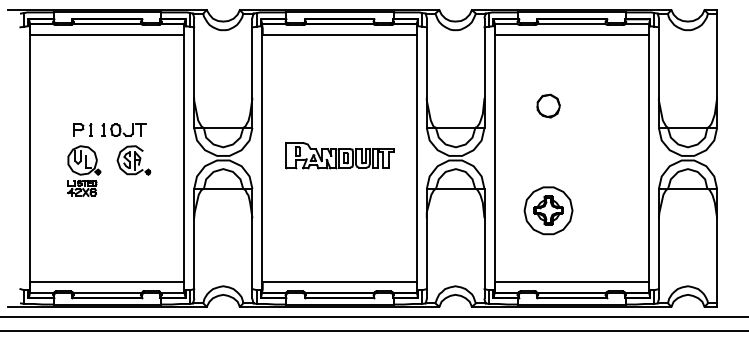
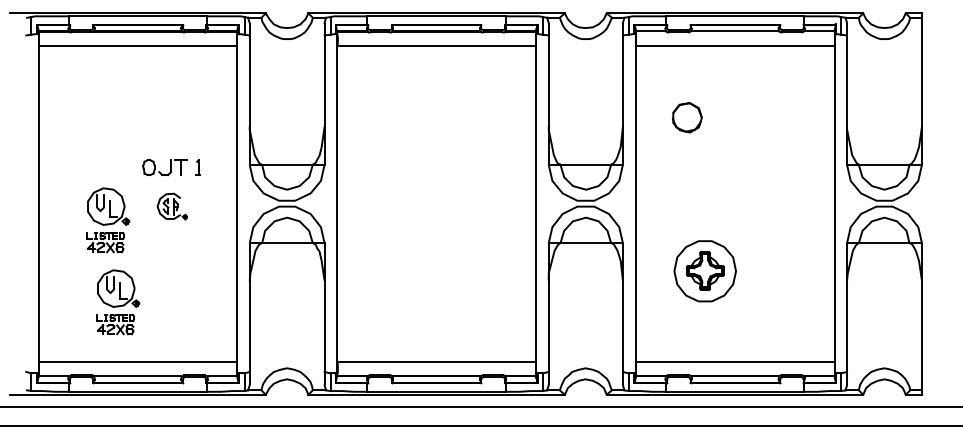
part: (547, 105) -> (686, 117), moved
part: (82, 130) -> (106, 167), removed
part: (103, 130) -> (197, 167), moved
part: (339, 155) -> (436, 200), removed
part: (134, 160) -> (172, 206), size x0.7
part: (92, 235) -> (118, 302), added

